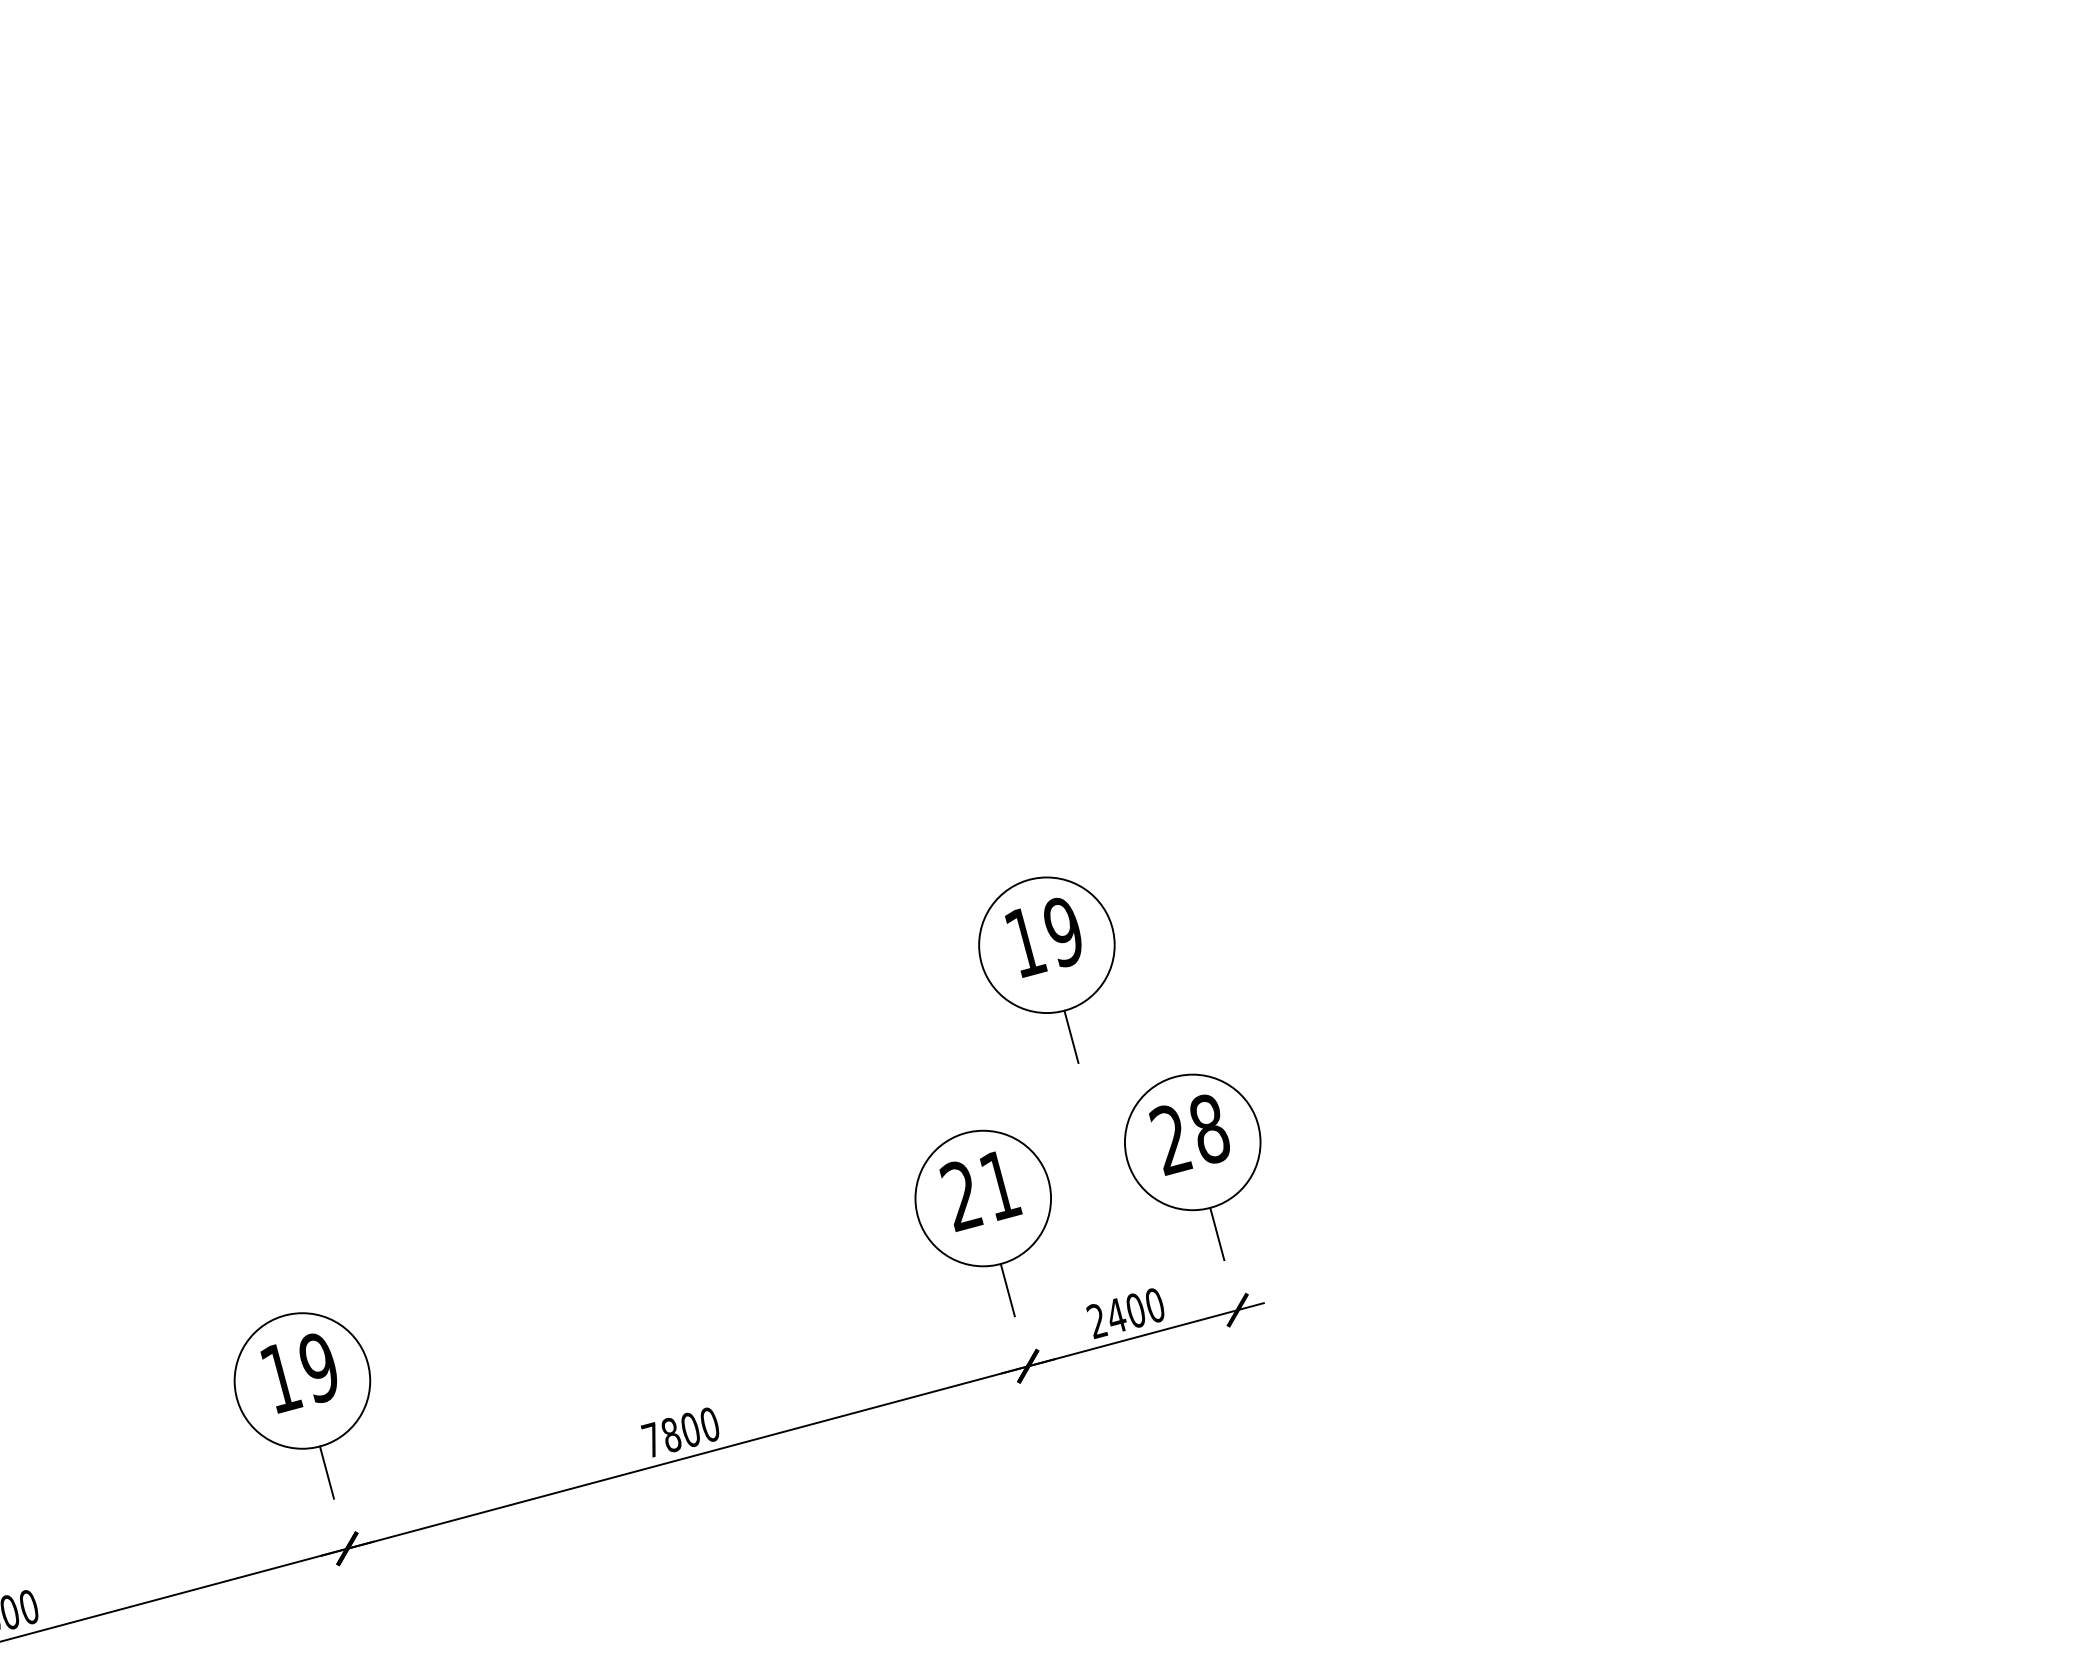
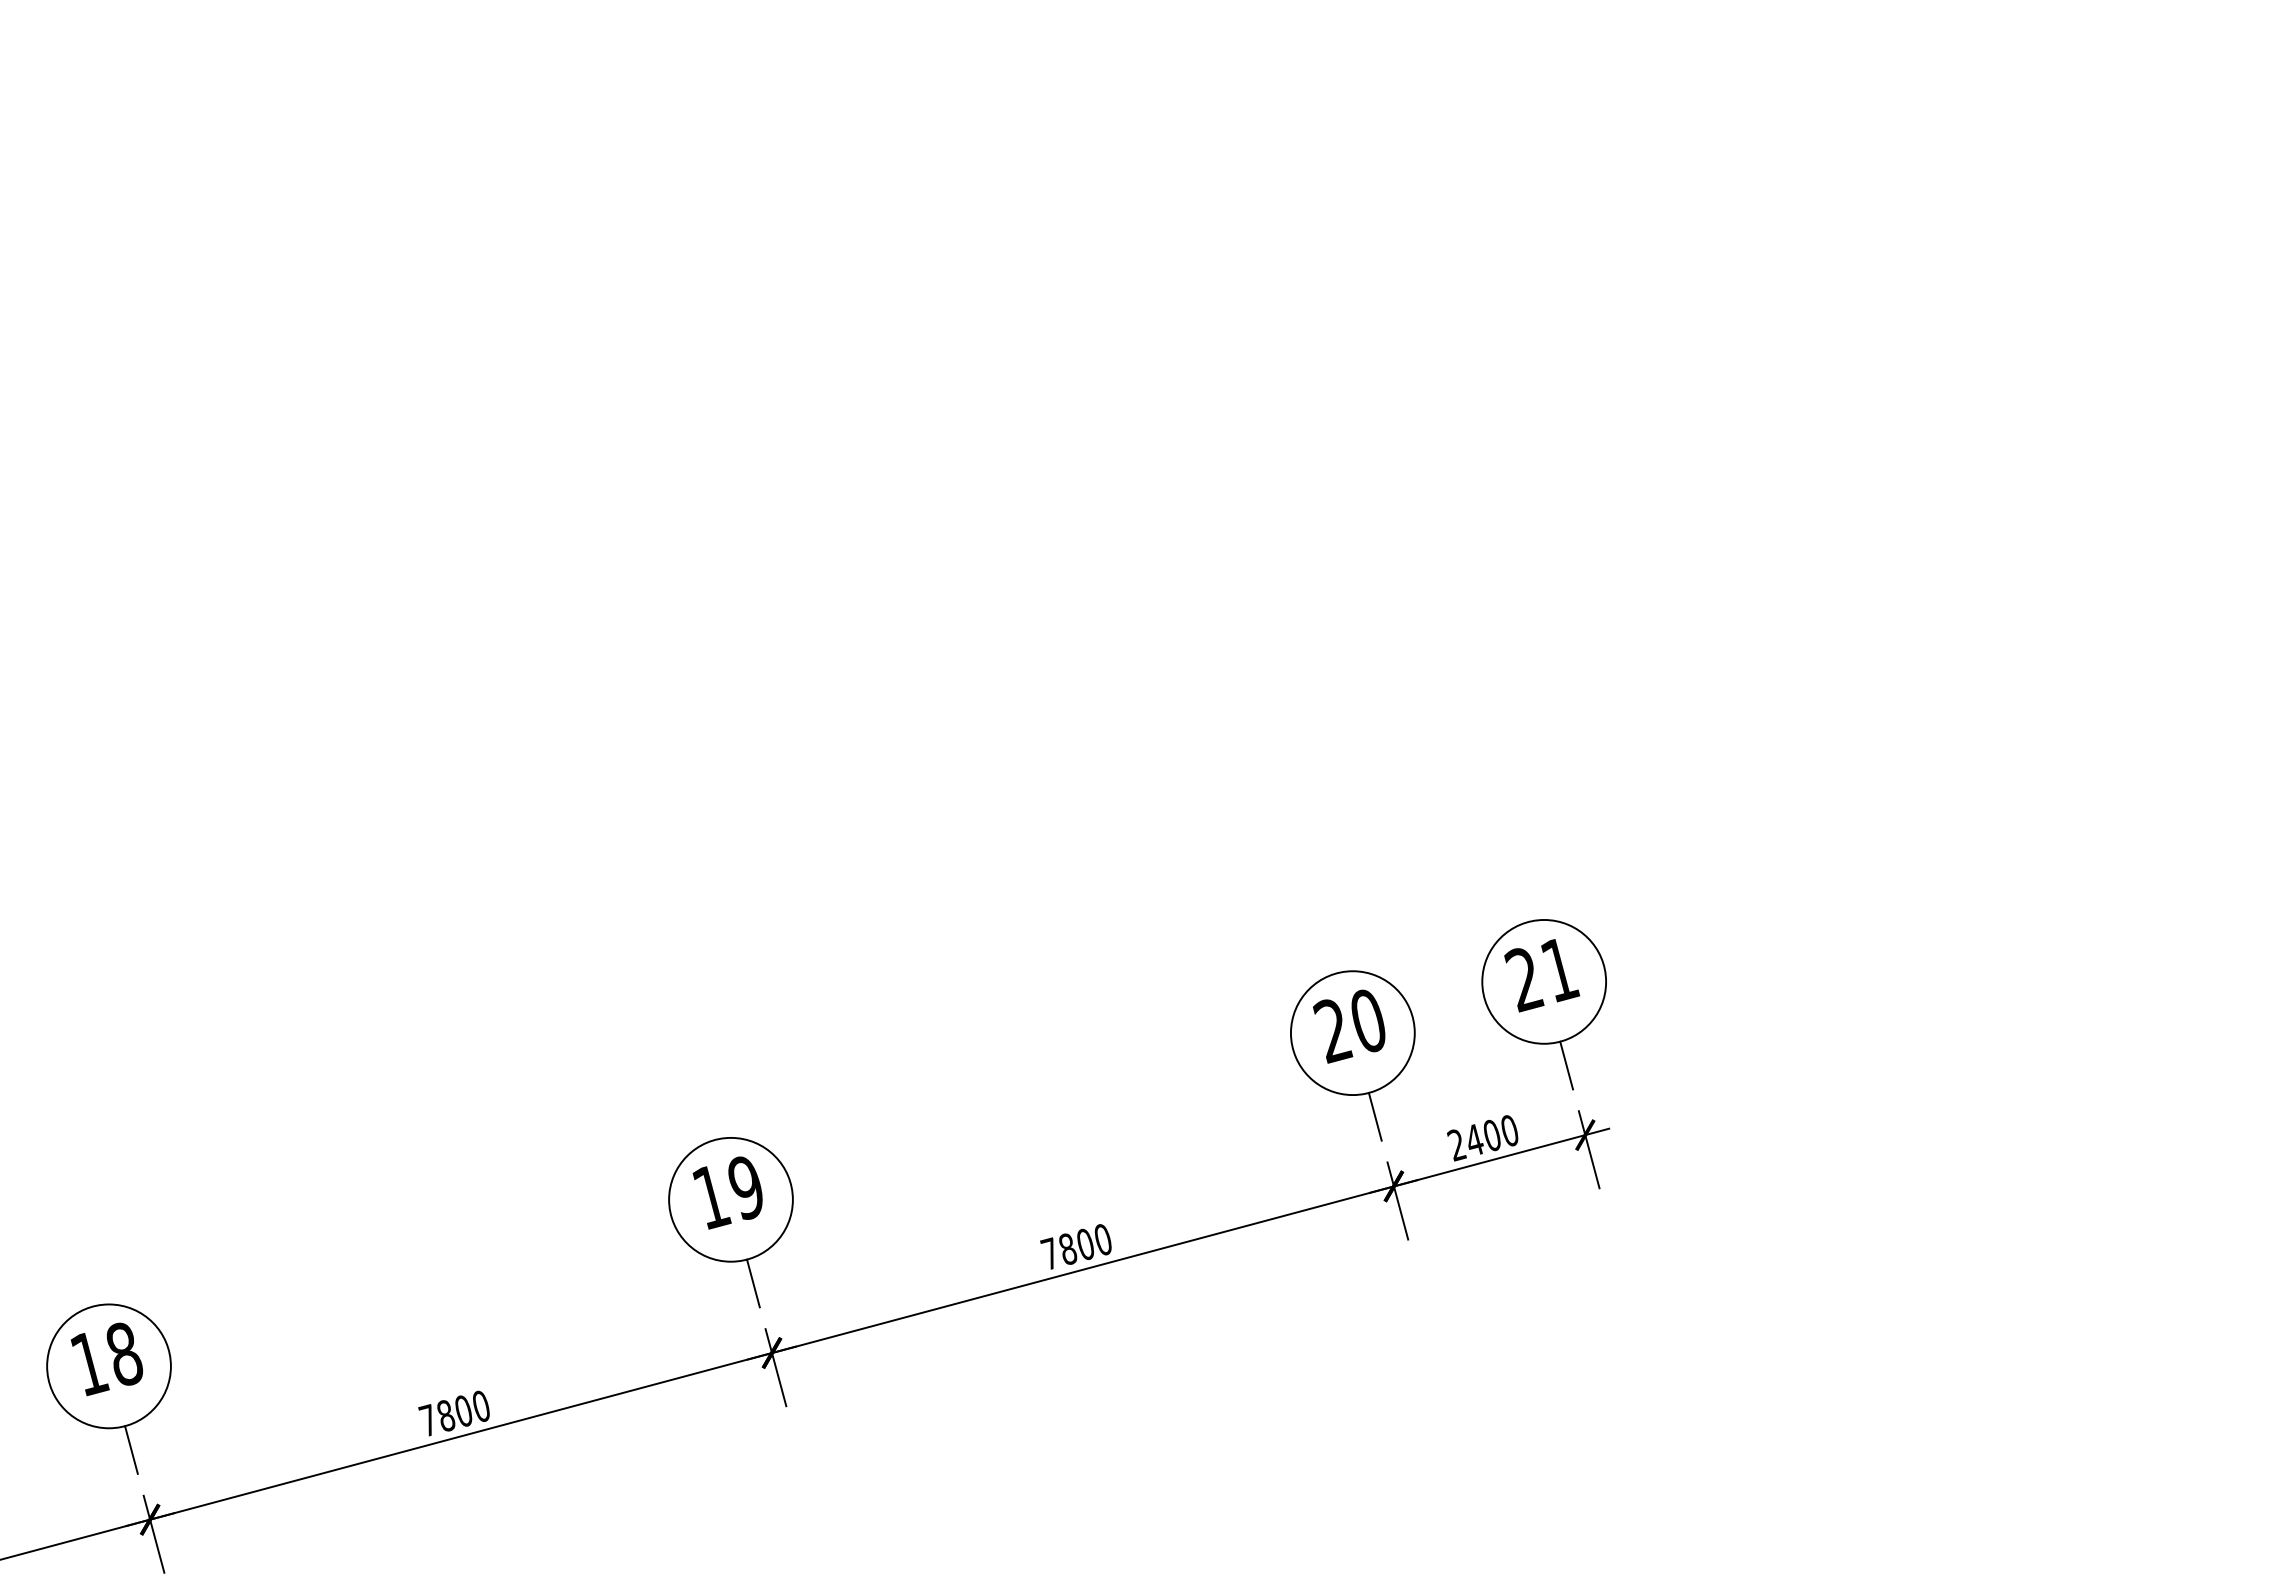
part: (1046, 970) -> (1410, 824), removed
text: (1210, 1129) -> (1560, 970), 28 -> 21
text: (1000, 1185) -> (1368, 1021), 21 -> 20
line: (1241, 1325) -> (1588, 1149), added
line: (1032, 1381) -> (1397, 1200), added
line: (351, 1564) -> (775, 1367), added

